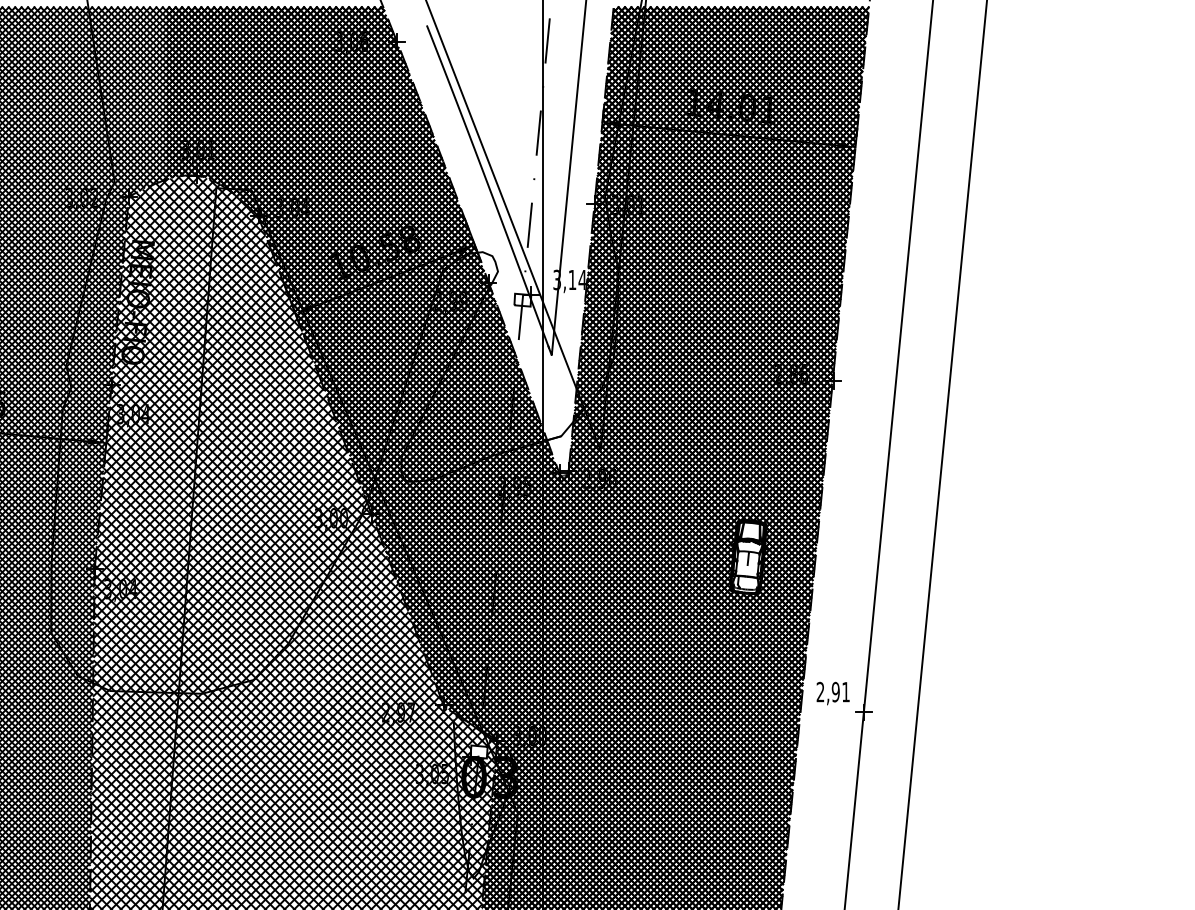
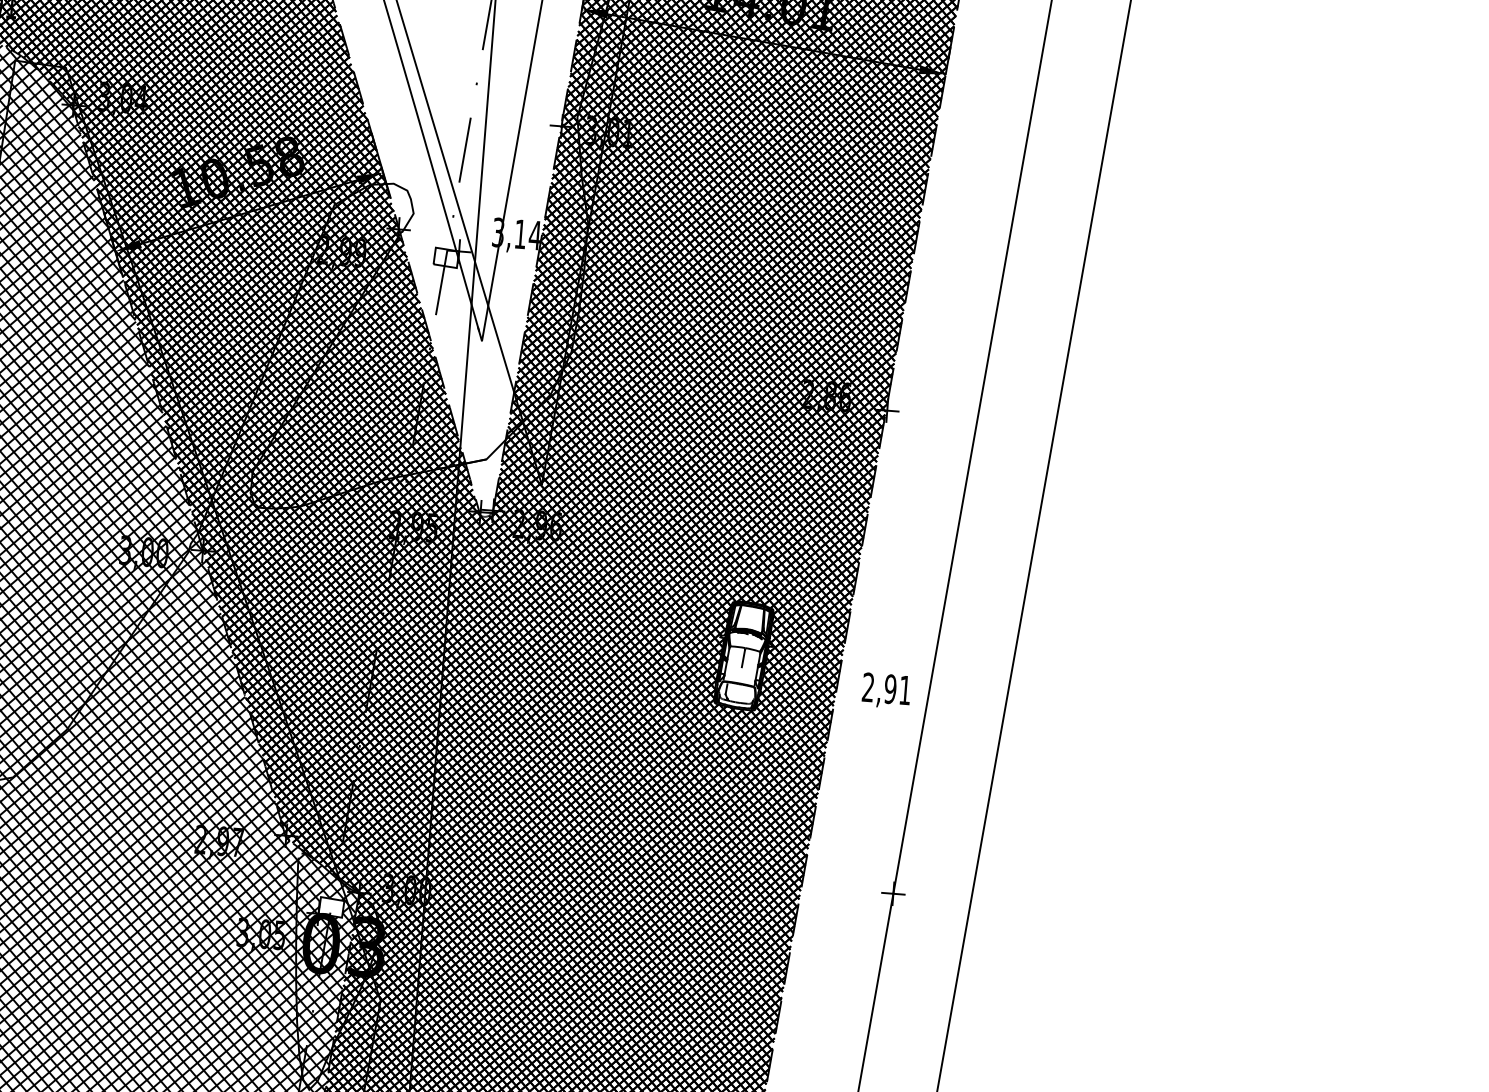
text: (832, 693) -> (885, 690), moved

